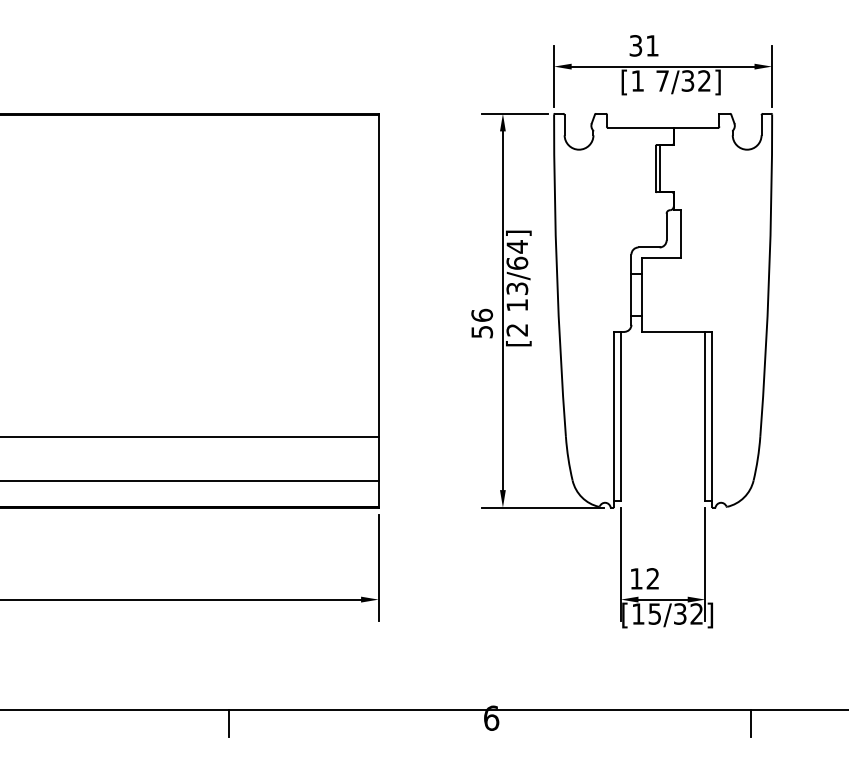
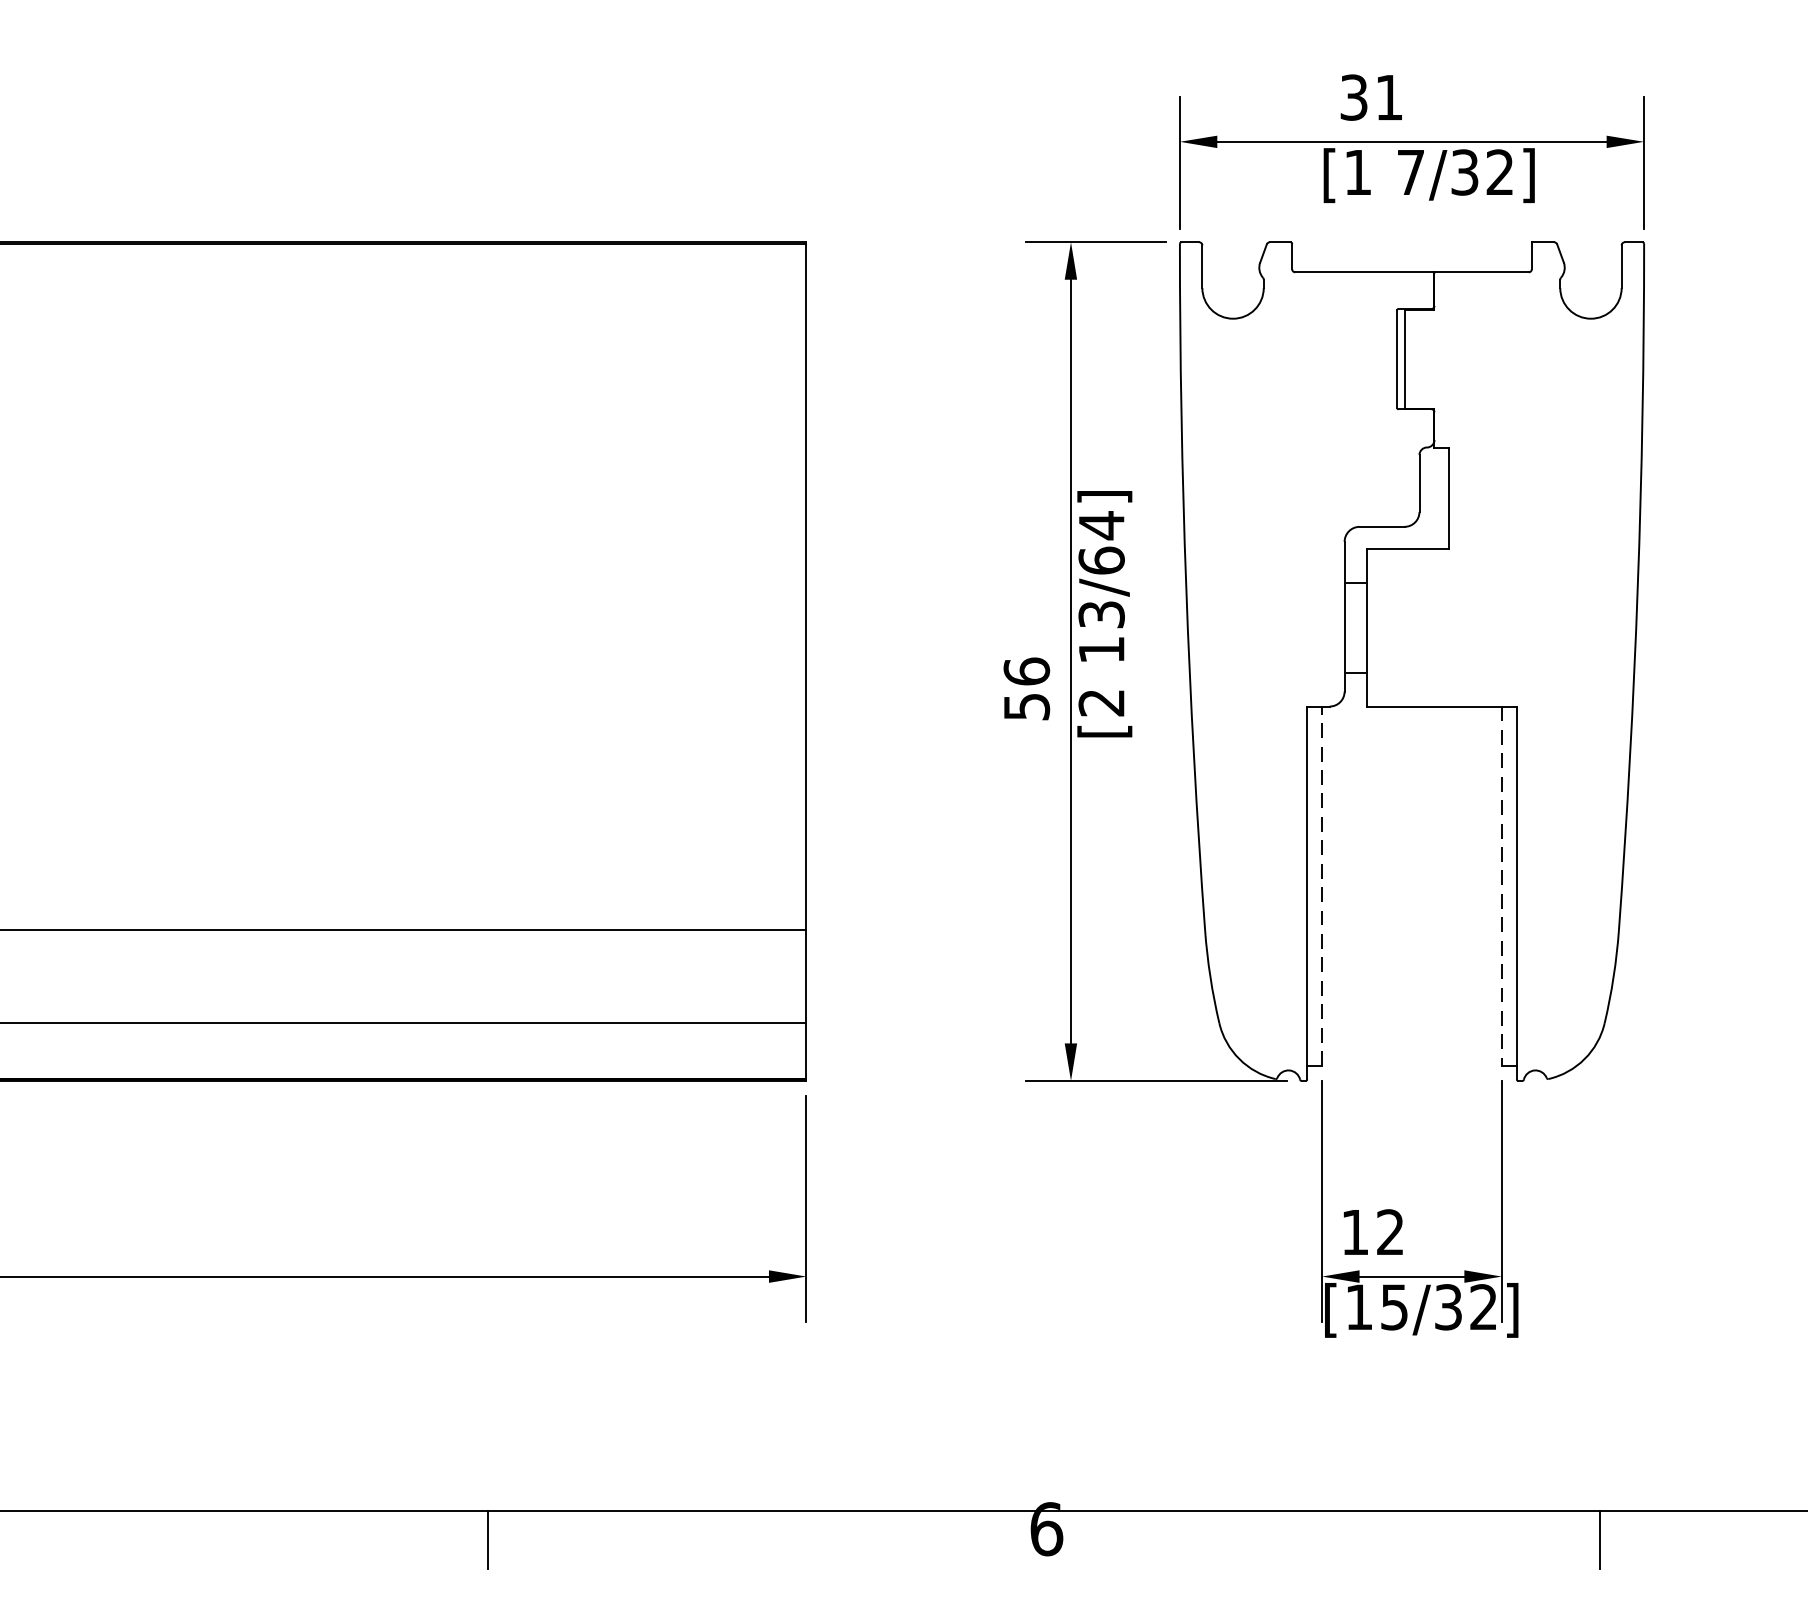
line: (620, 415) -> (1321, 884), solid -> dashed
line: (705, 416) -> (1502, 886), solid -> dashed

